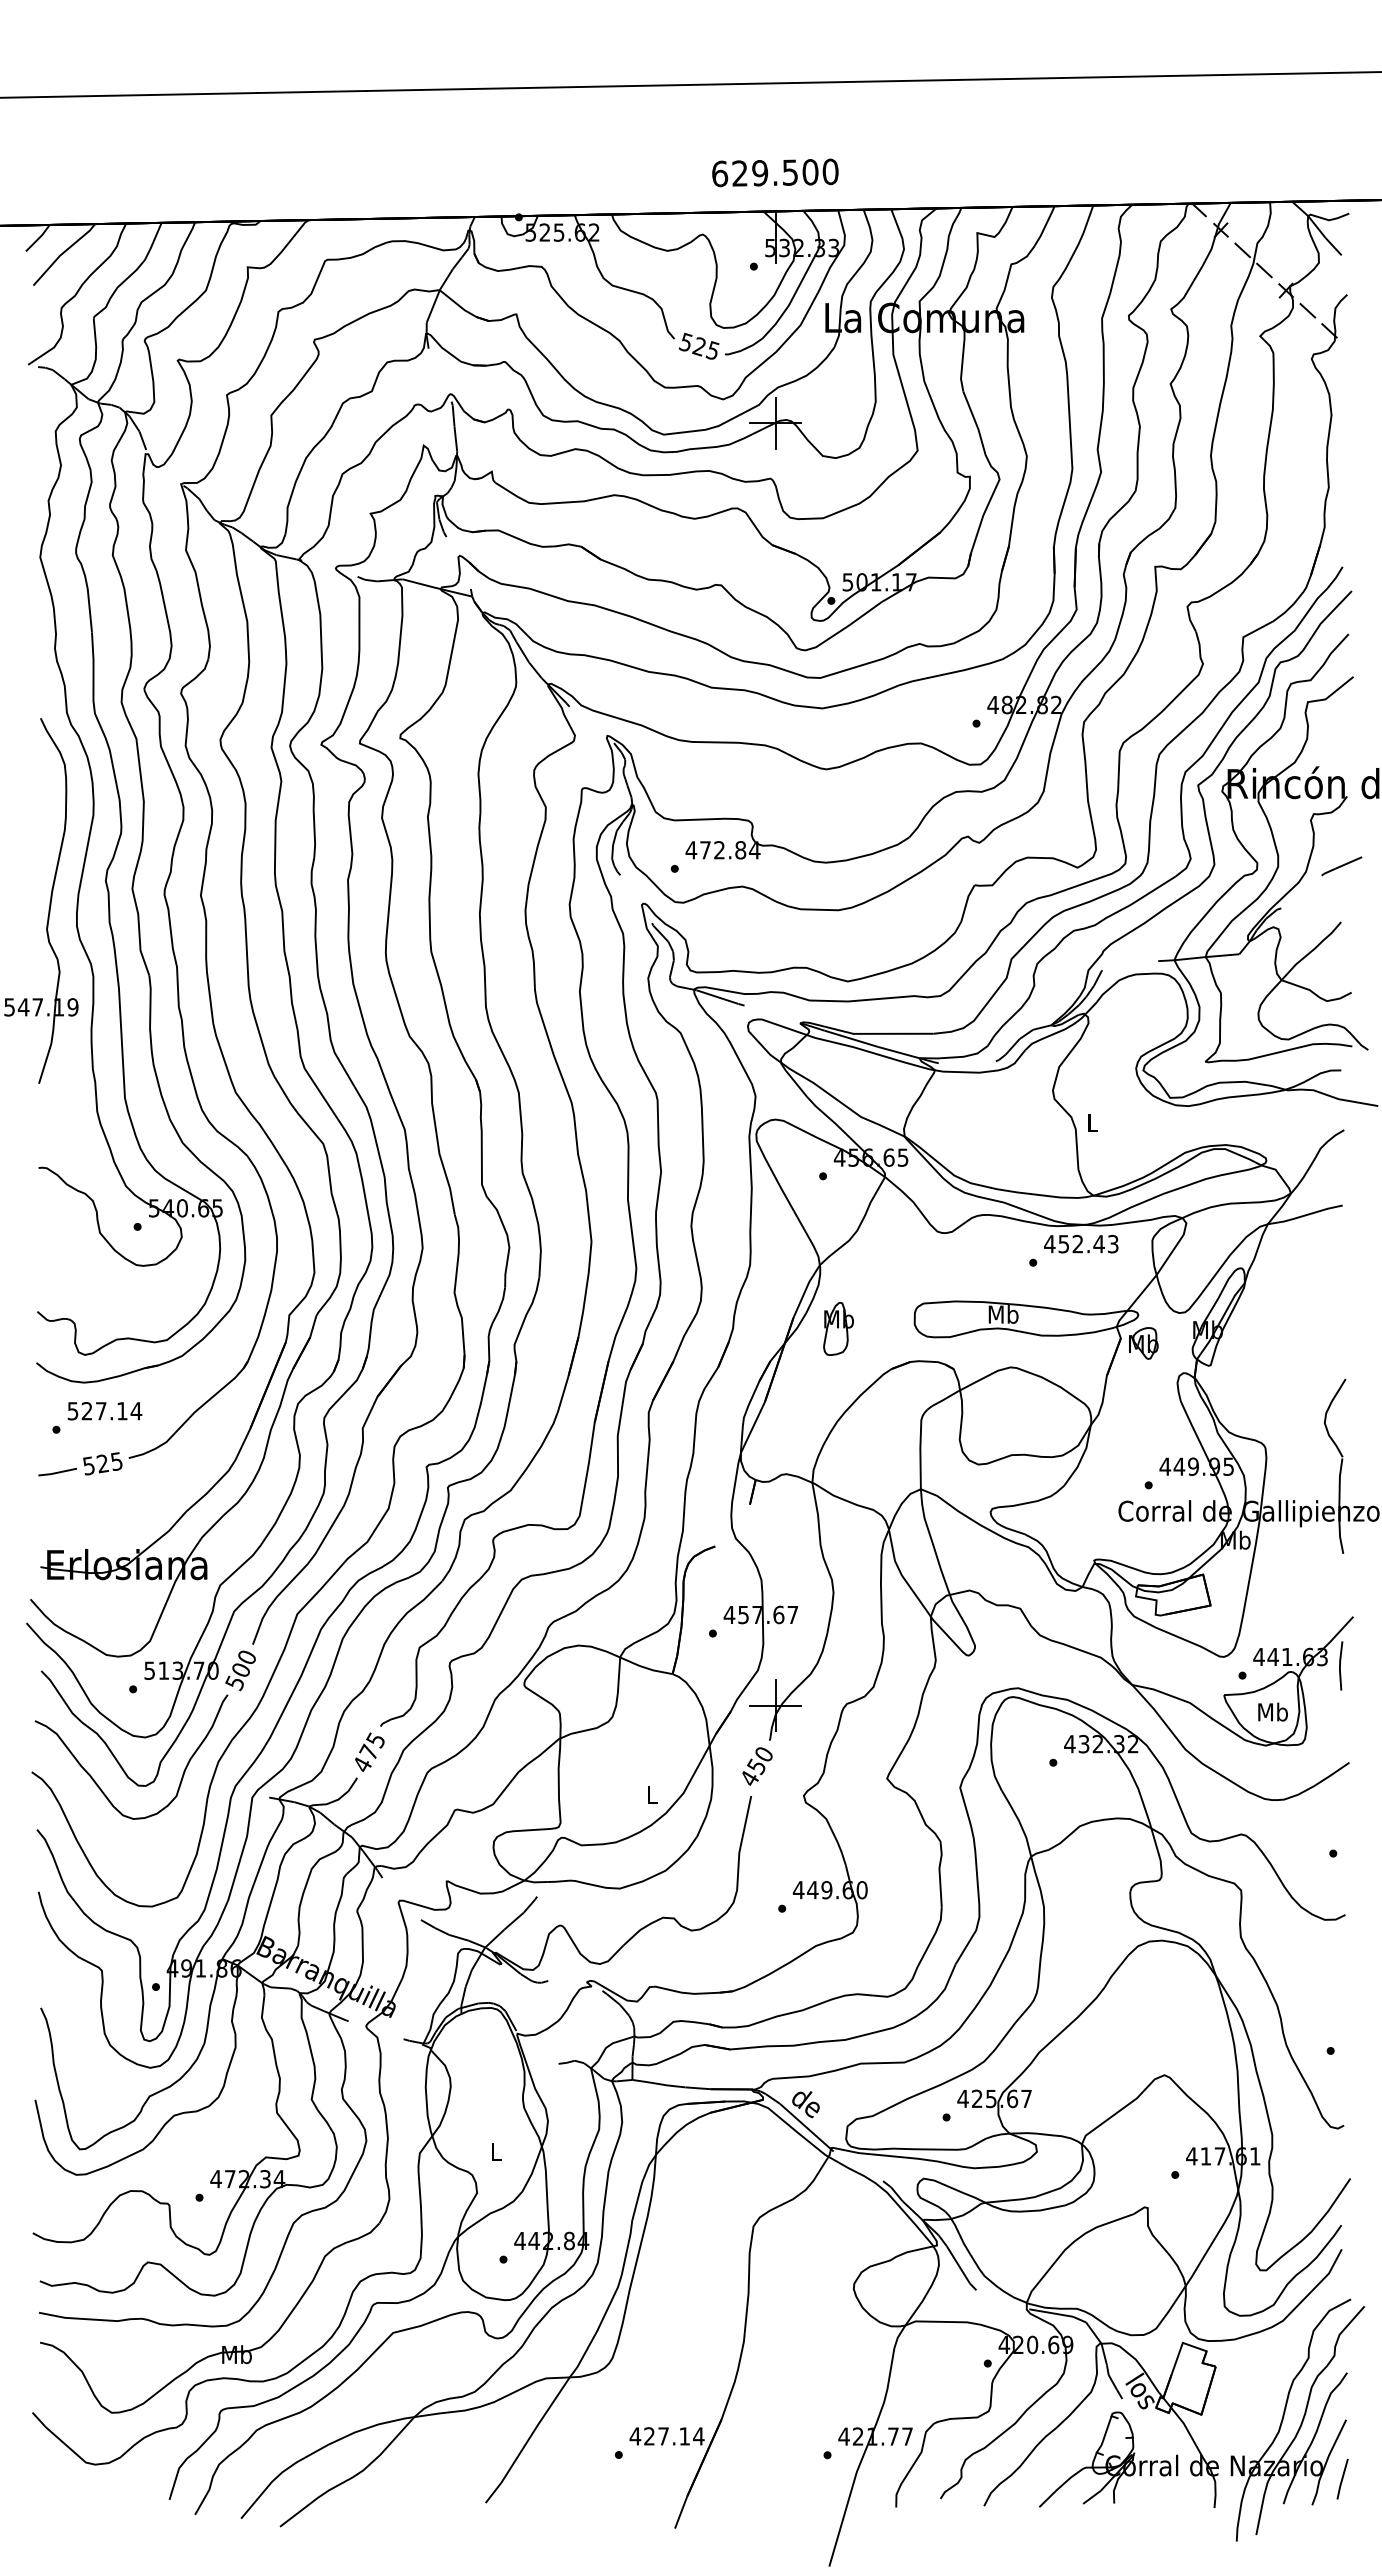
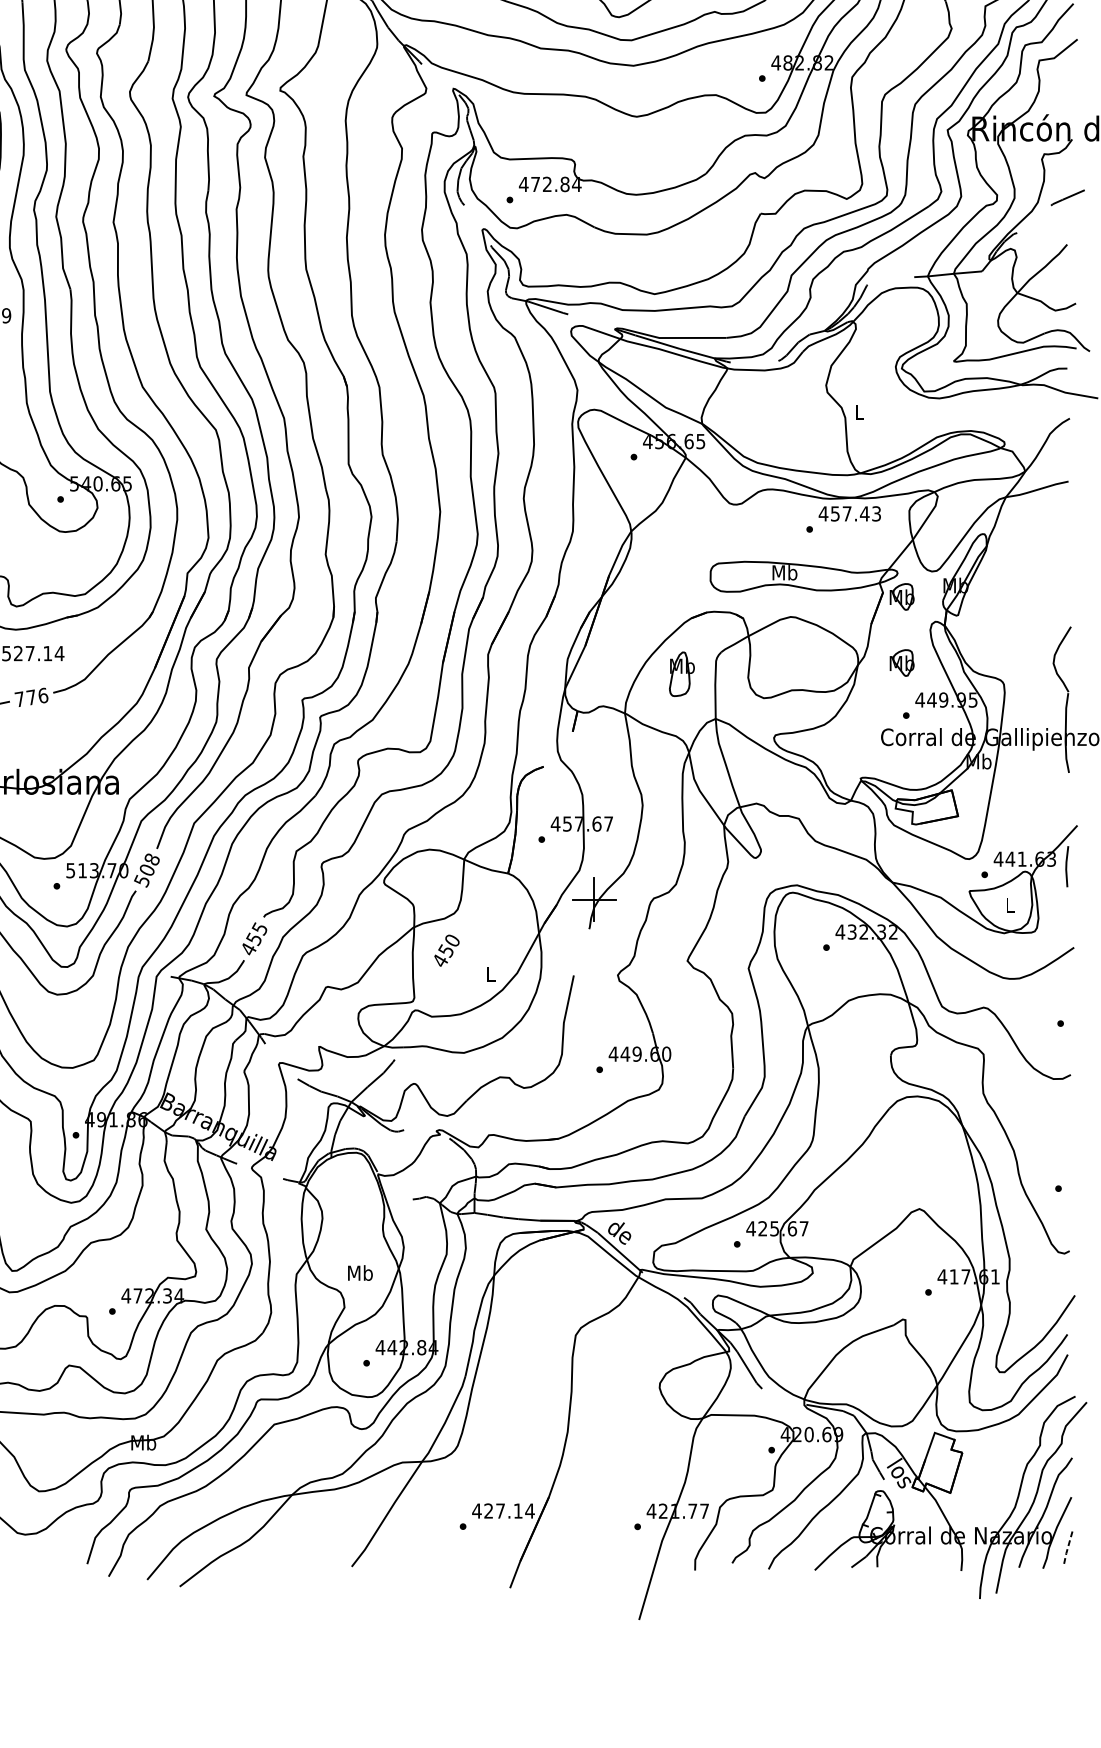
text: (1077, 1244) -> (846, 514), 452.43 -> 457.43
part: (838, 1328) -> (681, 673), moved
part: (1143, 1422) -> (901, 663), added
text: (102, 1463) -> (31, 697), 525 -> 776
text: (247, 1657) -> (152, 859), 500 -> 508
text: (1272, 1711) -> (1009, 904), Mb -> L
text: (368, 1751) -> (253, 938), 475 -> 455
text: (757, 1766) -> (446, 950), moved
text: (495, 2151) -> (359, 1272), L -> Mb
line: (1342, 2479) -> (1068, 1547), solid -> dashed

